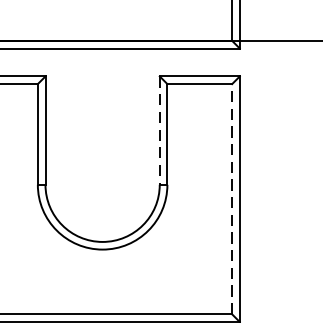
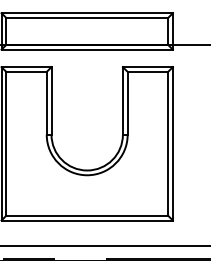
line: (159, 129) -> (122, 100), dashed -> solid
line: (232, 198) -> (168, 143), dashed -> solid

